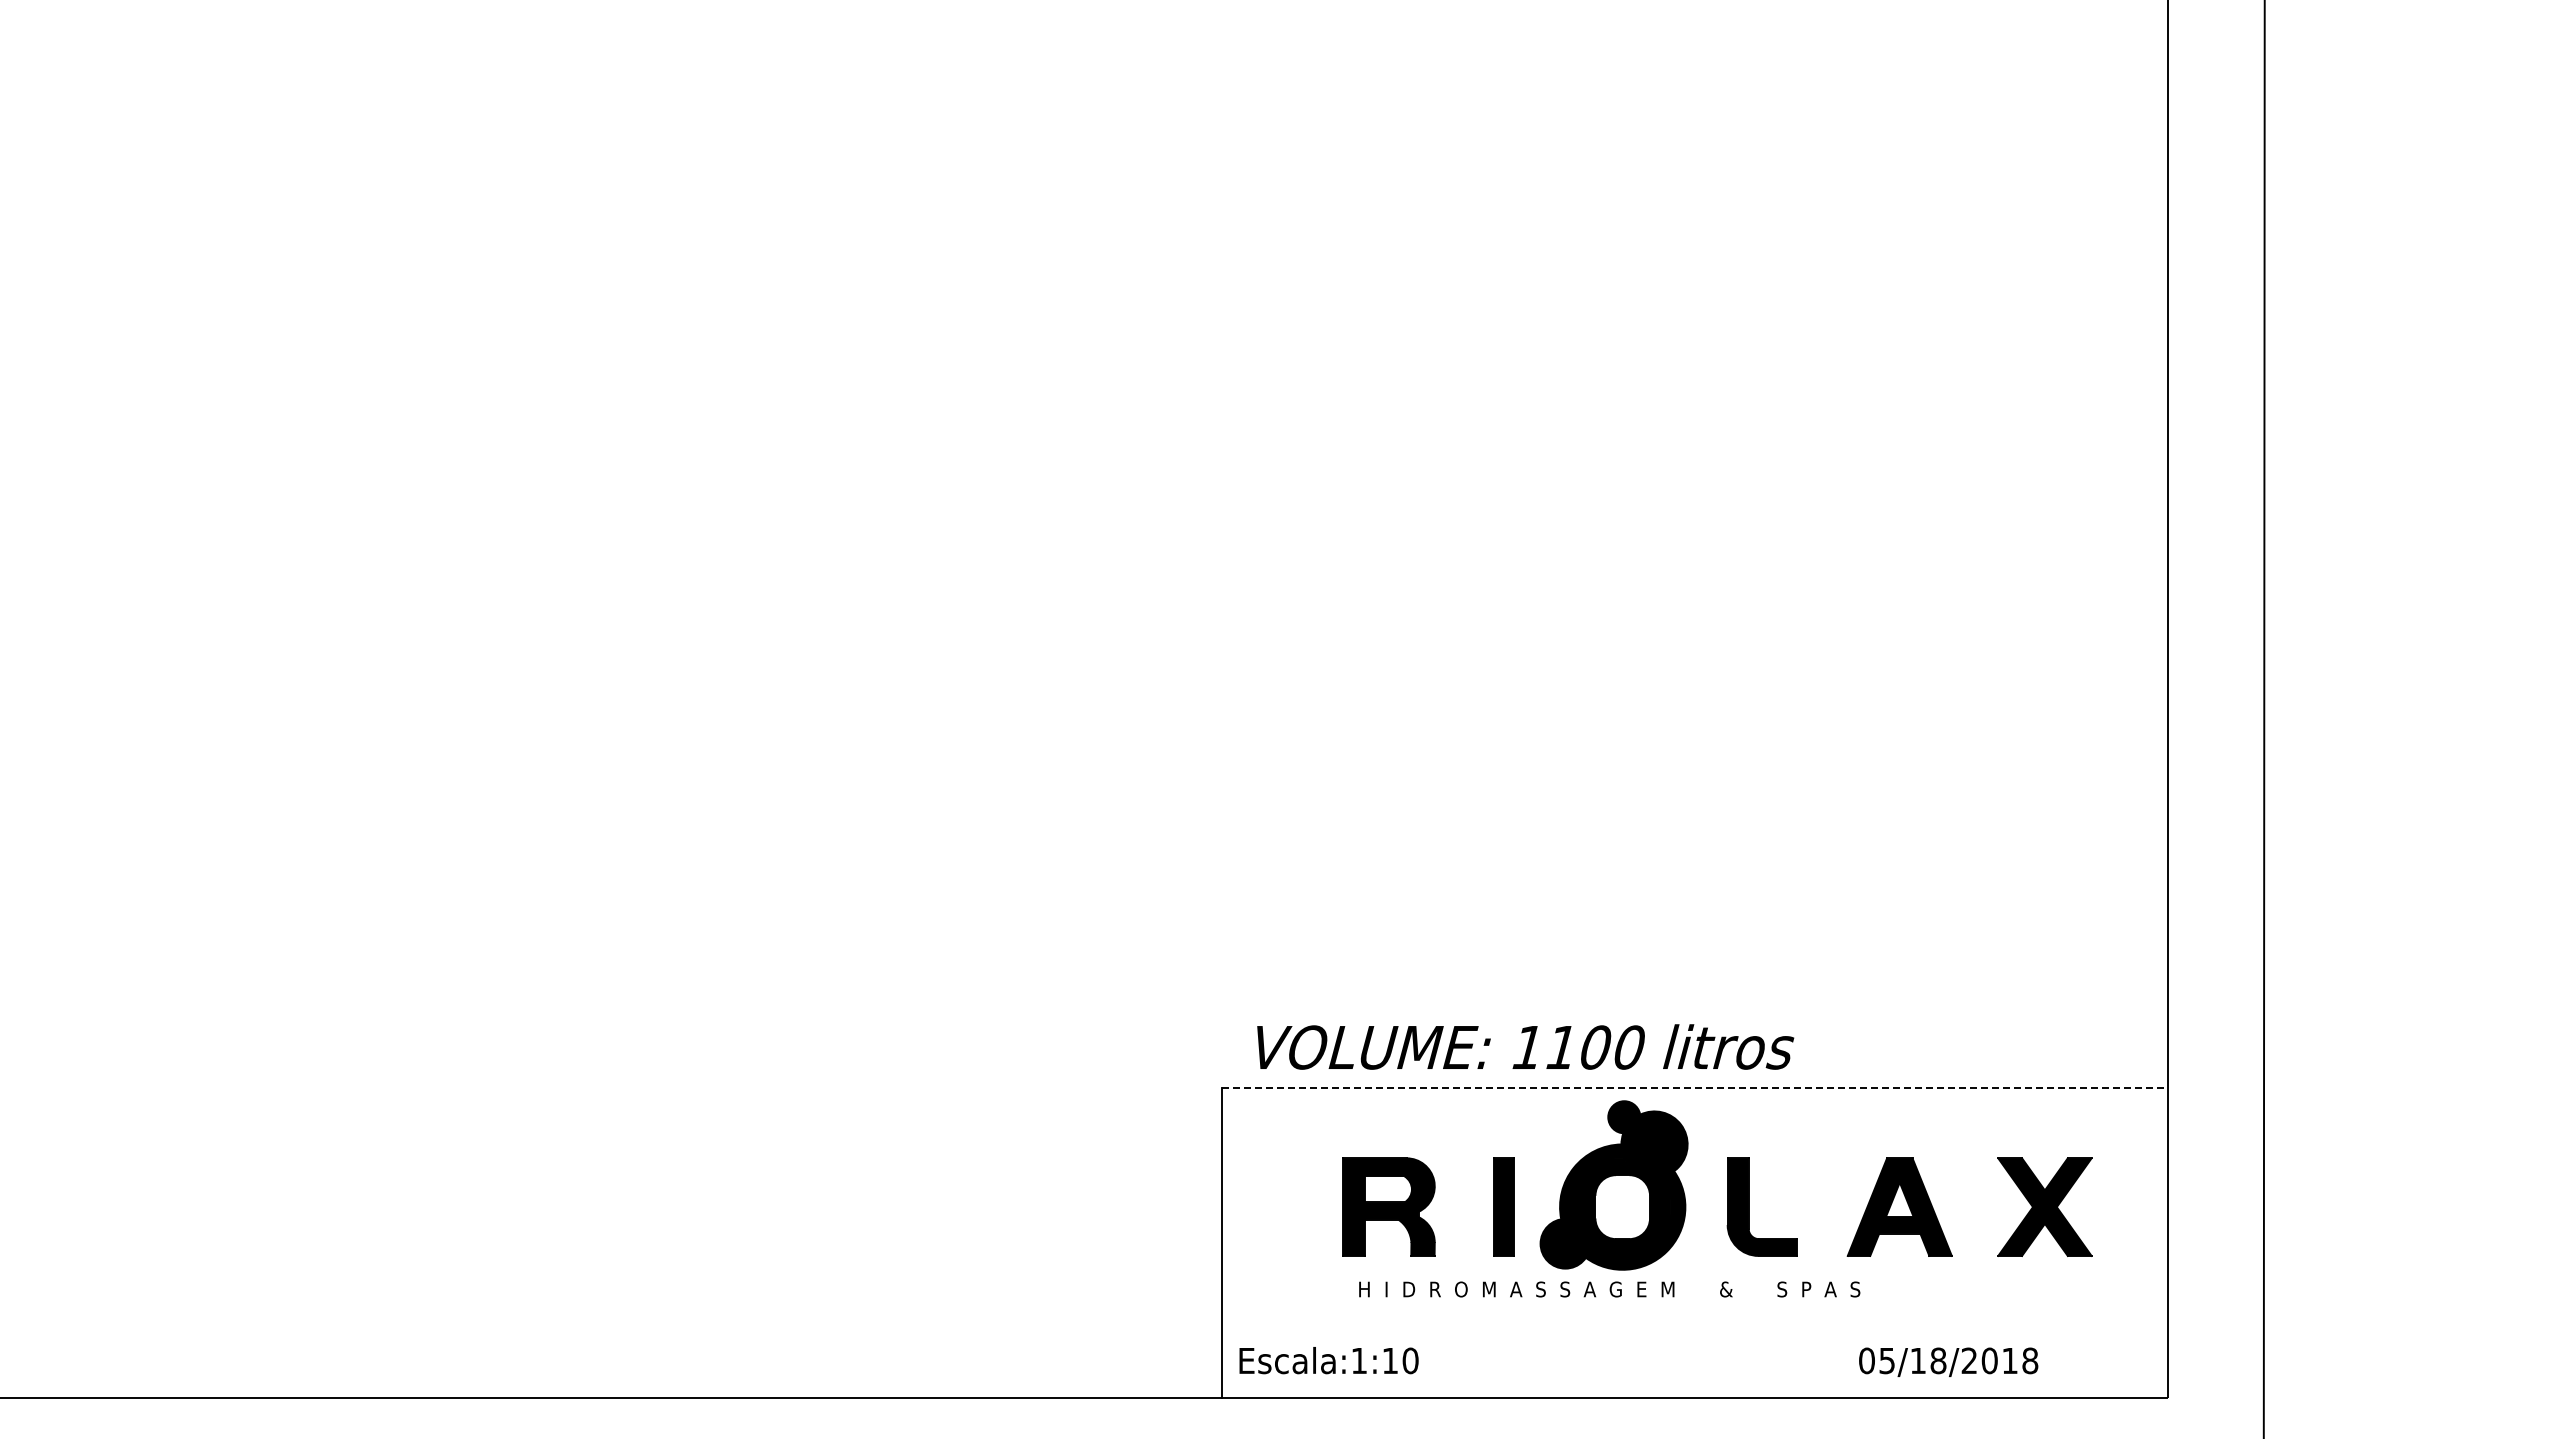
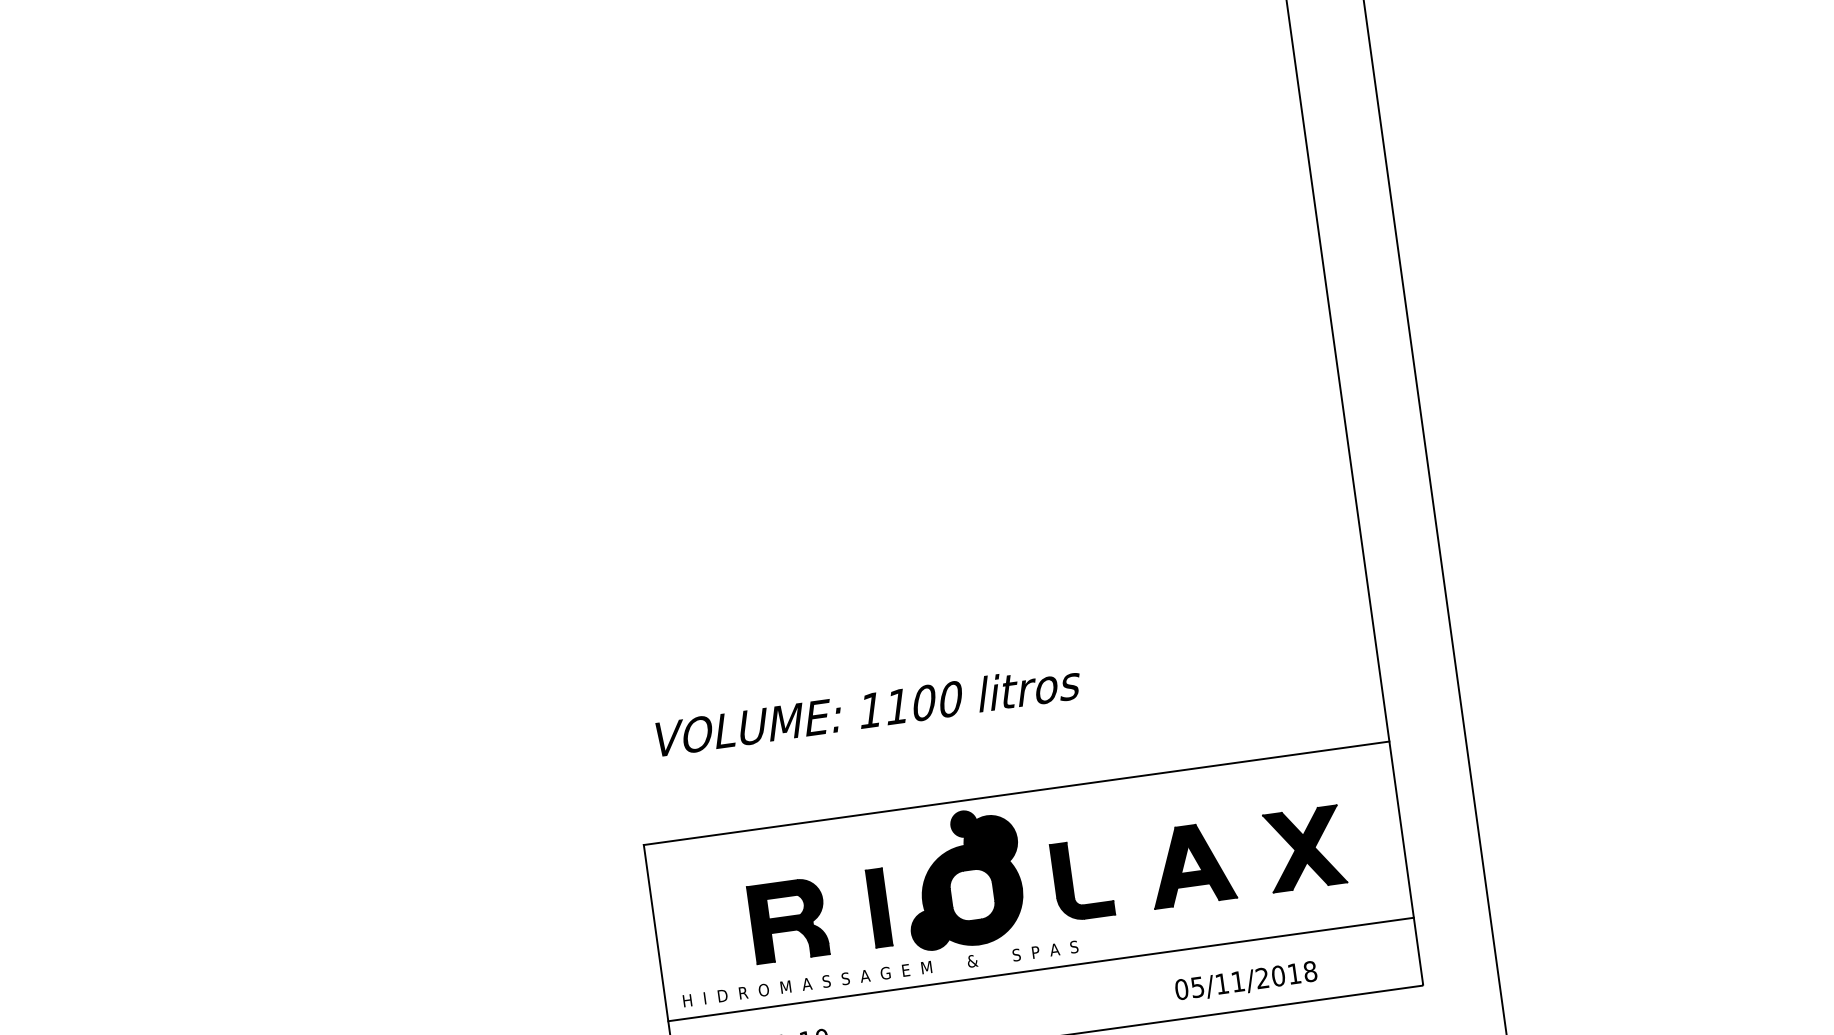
text: (1525, 1046) -> (868, 709), moved
line: (1695, 1087) -> (1016, 792), dashed -> solid
text: (1609, 1289) -> (880, 973), moved
line: (1694, 1311) -> (1040, 969), added
text: (1938, 1360) -> (1238, 981), 05/18/2018 -> 05/11/2018

